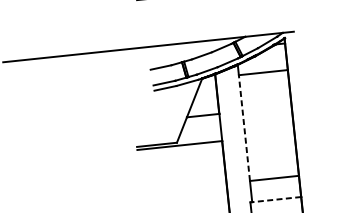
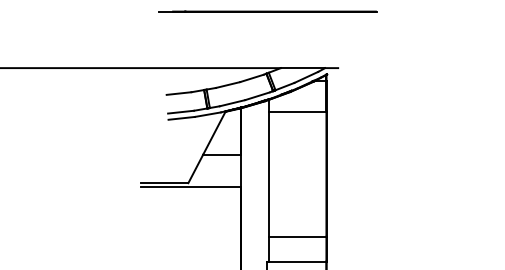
line: (244, 127) -> (268, 173), dashed -> solid
line: (276, 199) -> (297, 261), dashed -> solid

